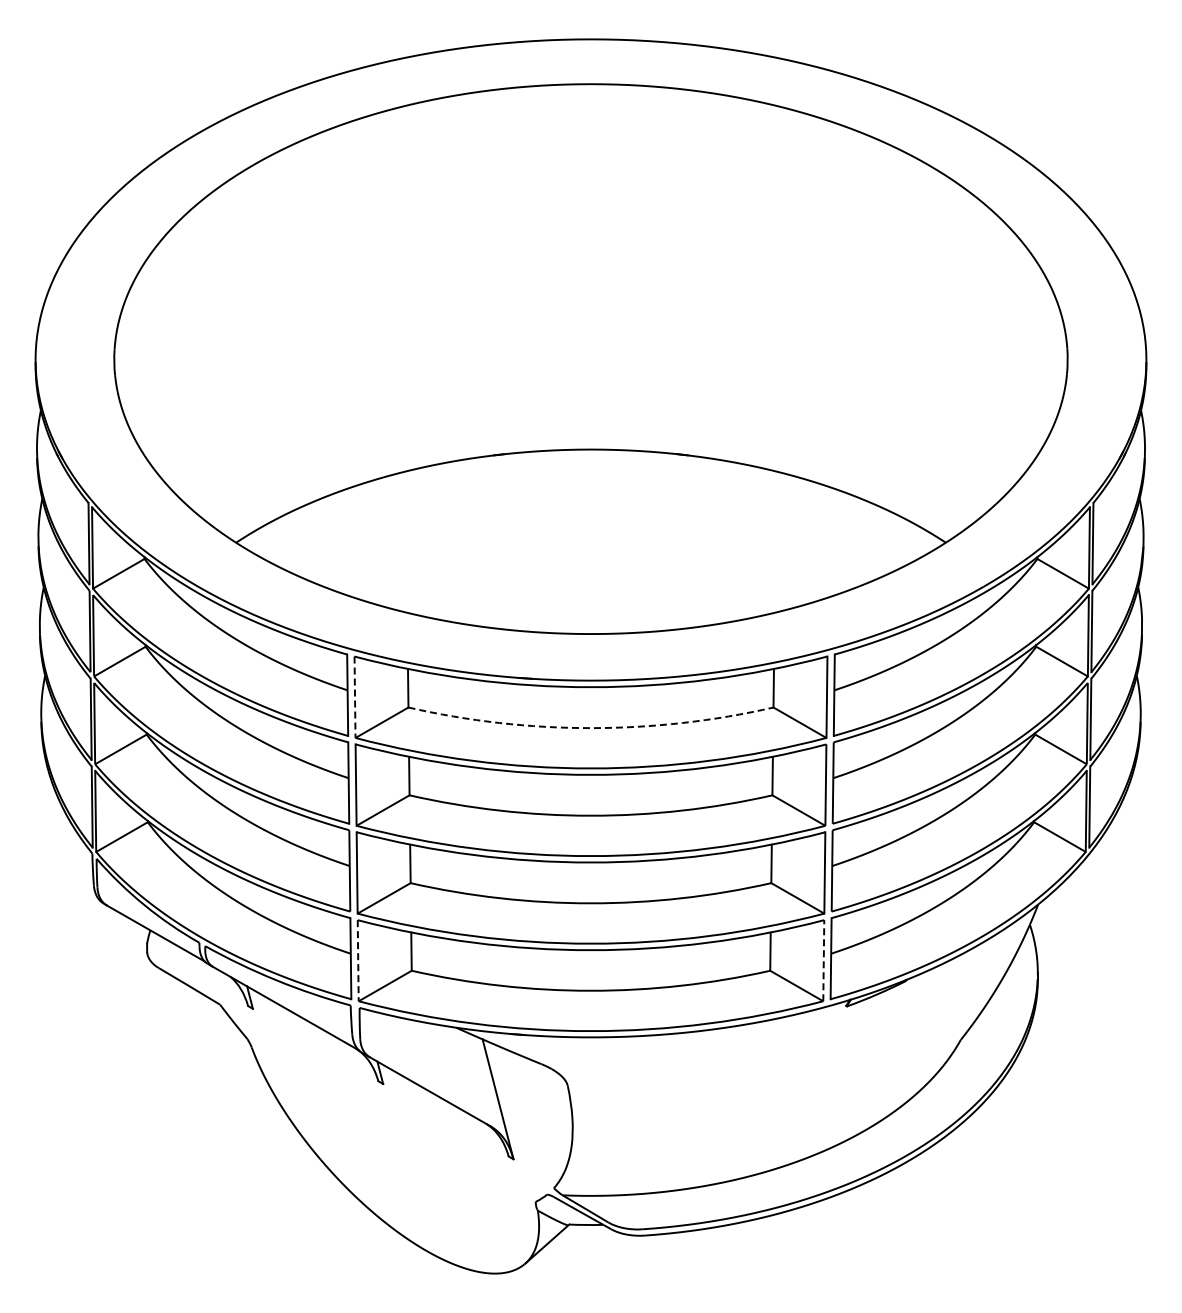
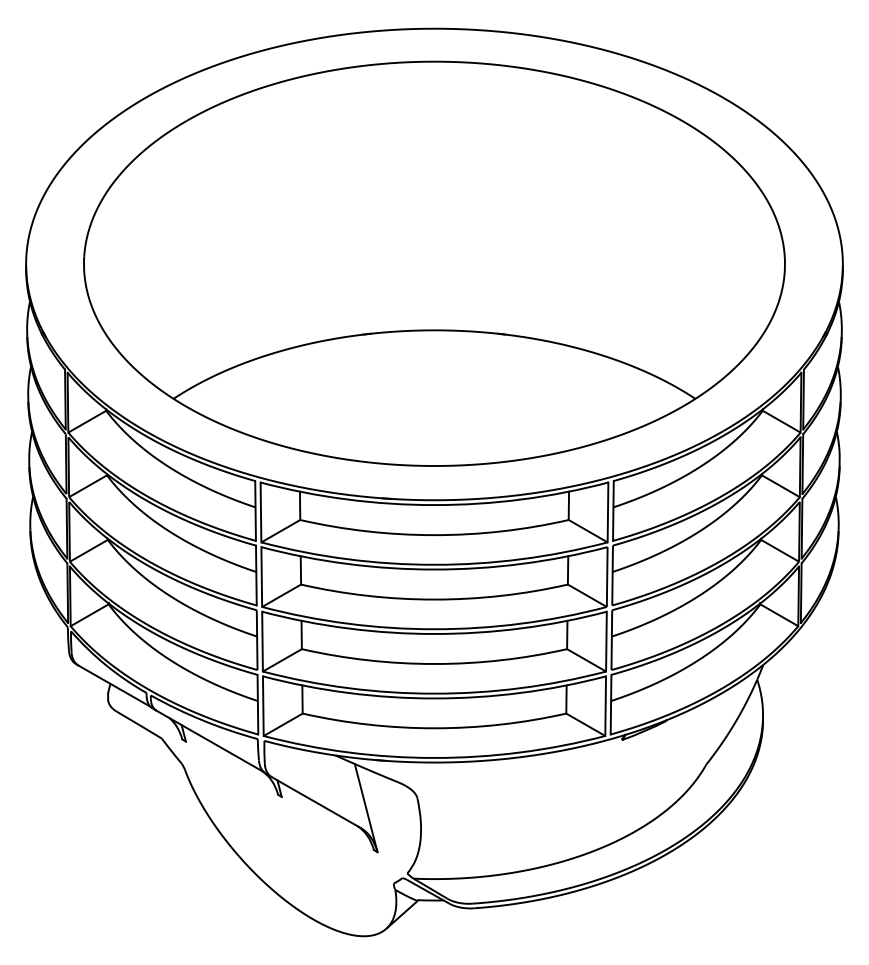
line: (355, 697) -> (261, 512), dashed -> solid
arc: (590, 728) -> (434, 535), dashed -> solid
line: (358, 960) -> (263, 706), dashed -> solid
line: (823, 960) -> (605, 706), dashed -> solid

